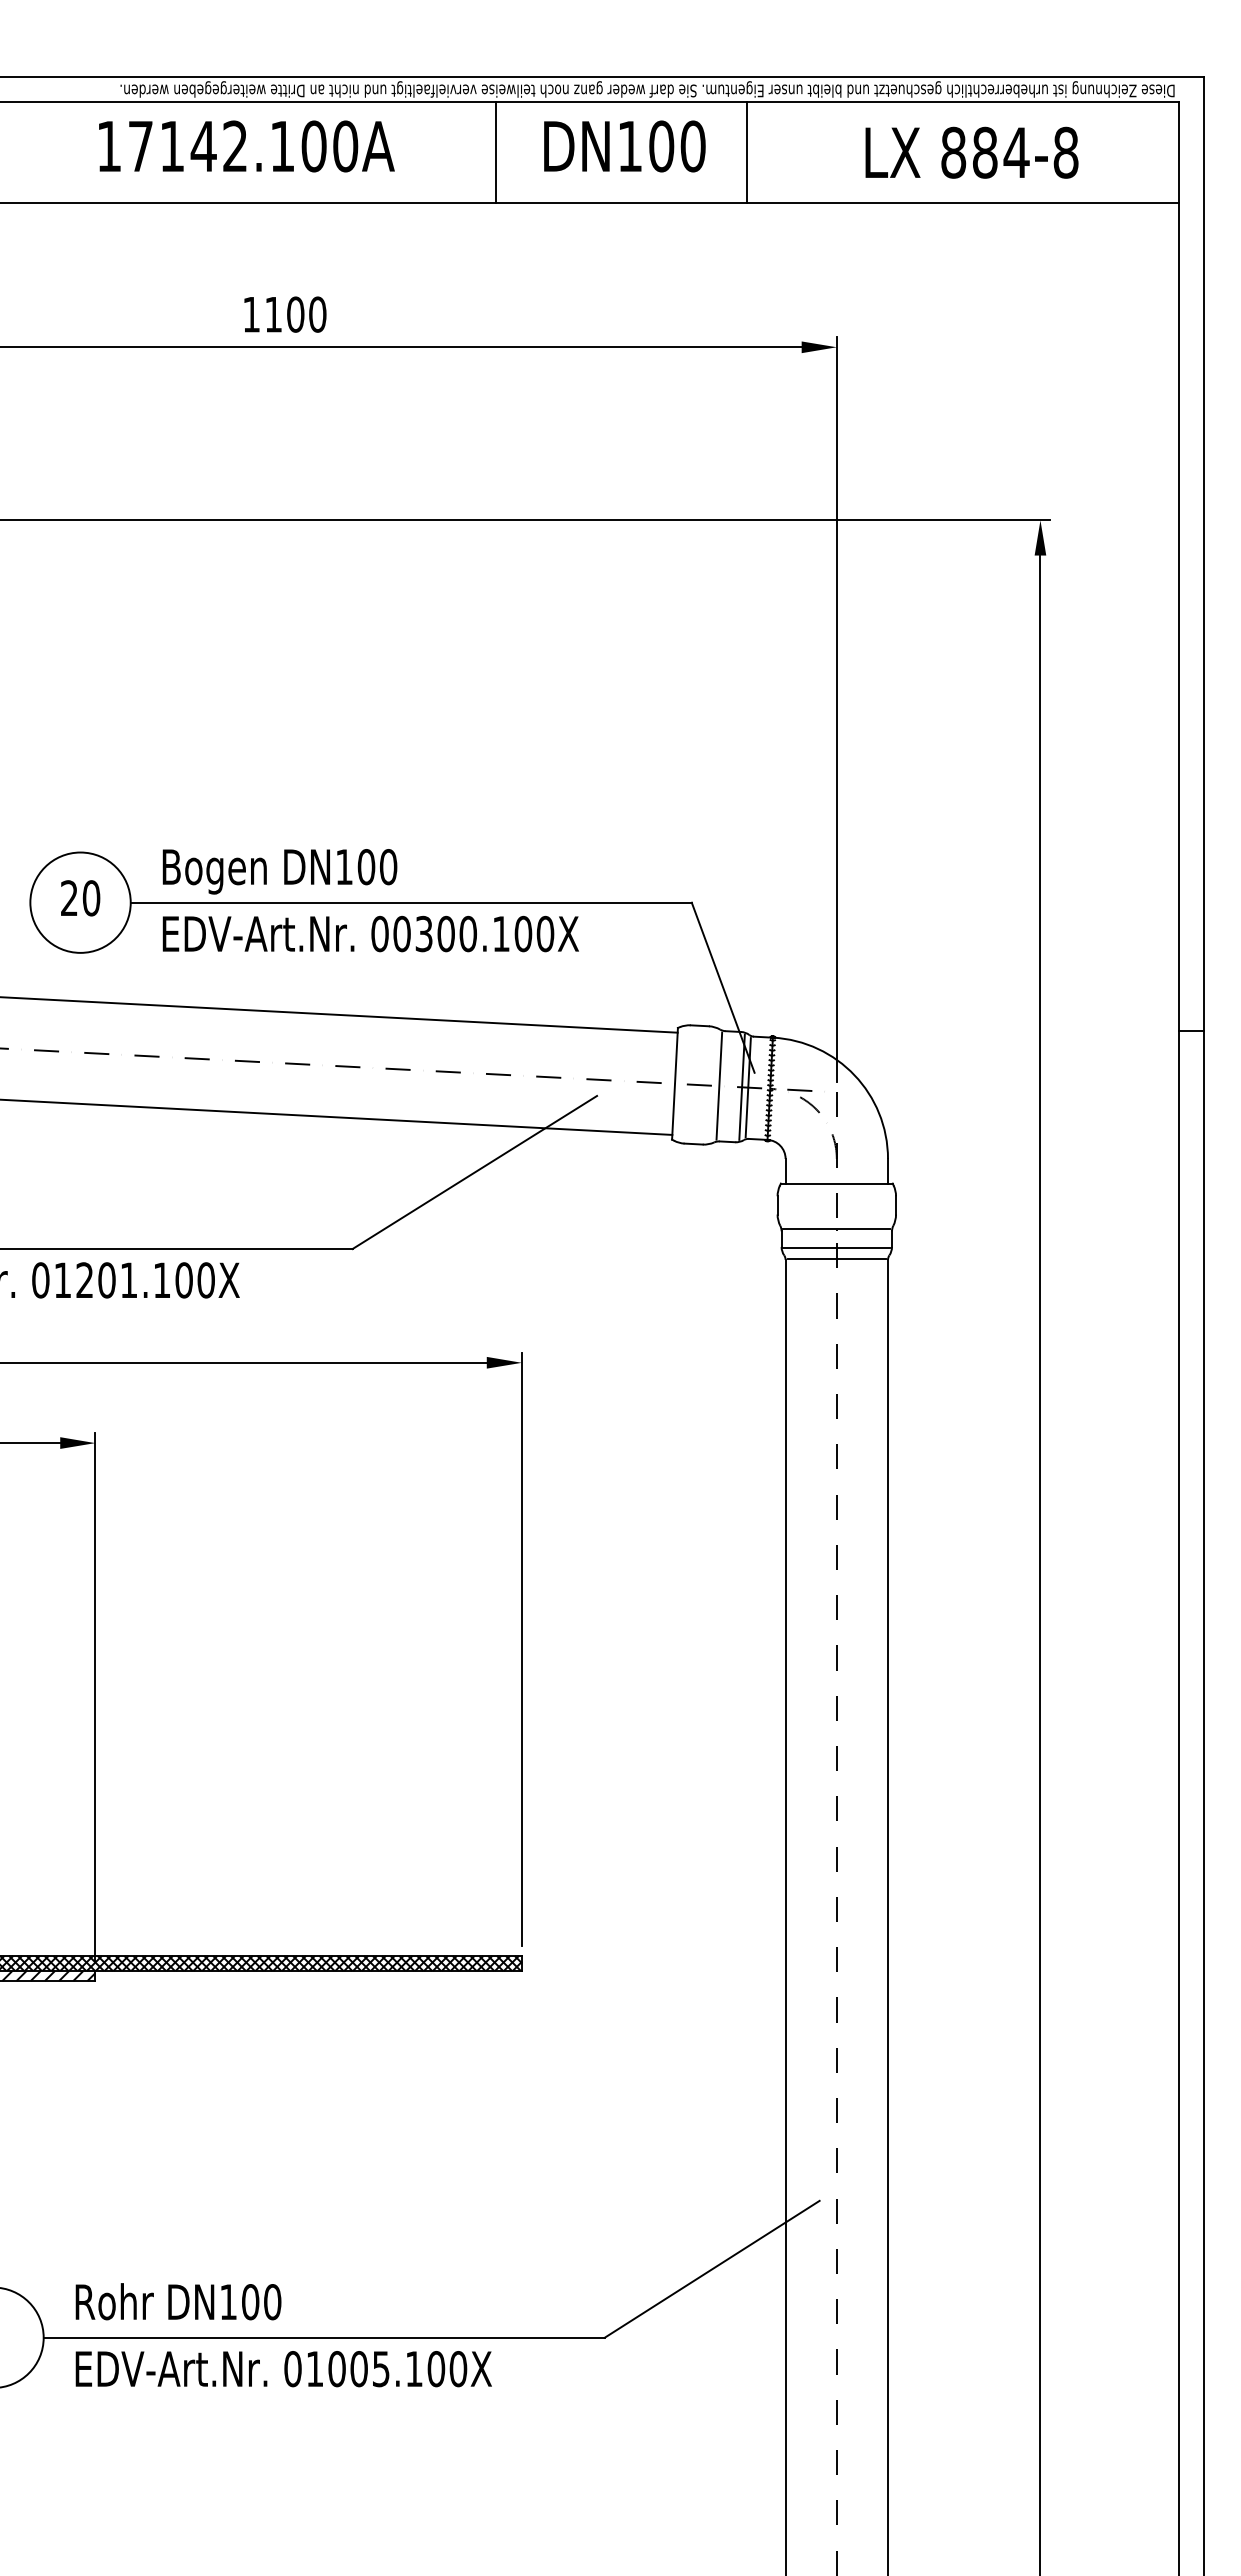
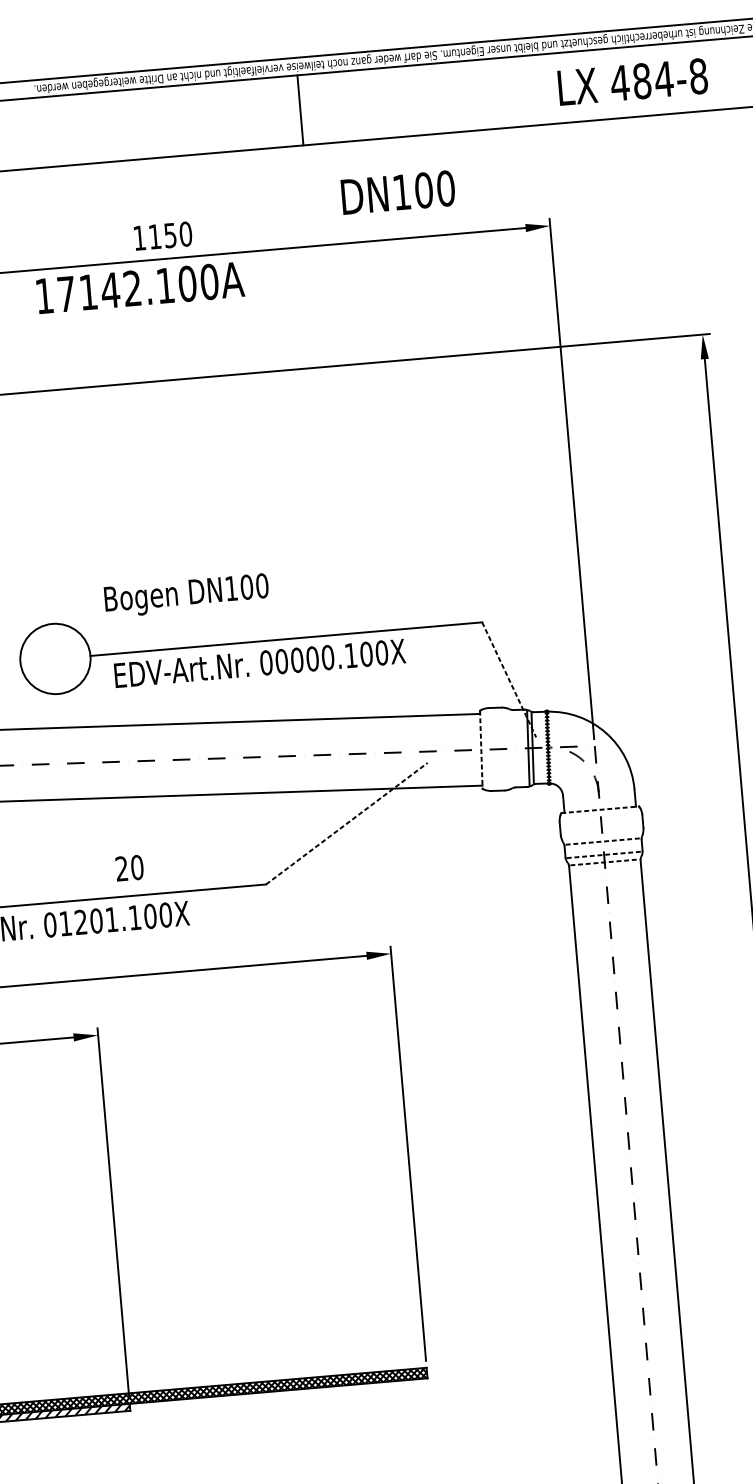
text: (246, 146) -> (140, 287), moved
text: (624, 146) -> (398, 192), moved
line: (746, 152) -> (475, 95), removed
text: (953, 152) -> (620, 82), 884-8 -> 484-8
text: (295, 314) -> (170, 235), 1100 -> 1150
text: (279, 871) -> (186, 595), moved
text: (80, 898) -> (129, 868), moved
text: (423, 934) -> (296, 660), 00300.100X -> 00000.100X
line: (723, 987) -> (509, 679), solid -> dashed
line: (675, 1083) -> (481, 749), solid -> dashed
line: (719, 1085) -> (512, 748), removed
line: (475, 1172) -> (347, 823), solid -> dashed
line: (836, 1183) -> (600, 809), solid -> dashed
line: (837, 1229) -> (603, 841), solid -> dashed
line: (837, 1248) -> (604, 855), solid -> dashed
line: (837, 1258) -> (605, 862), solid -> dashed

